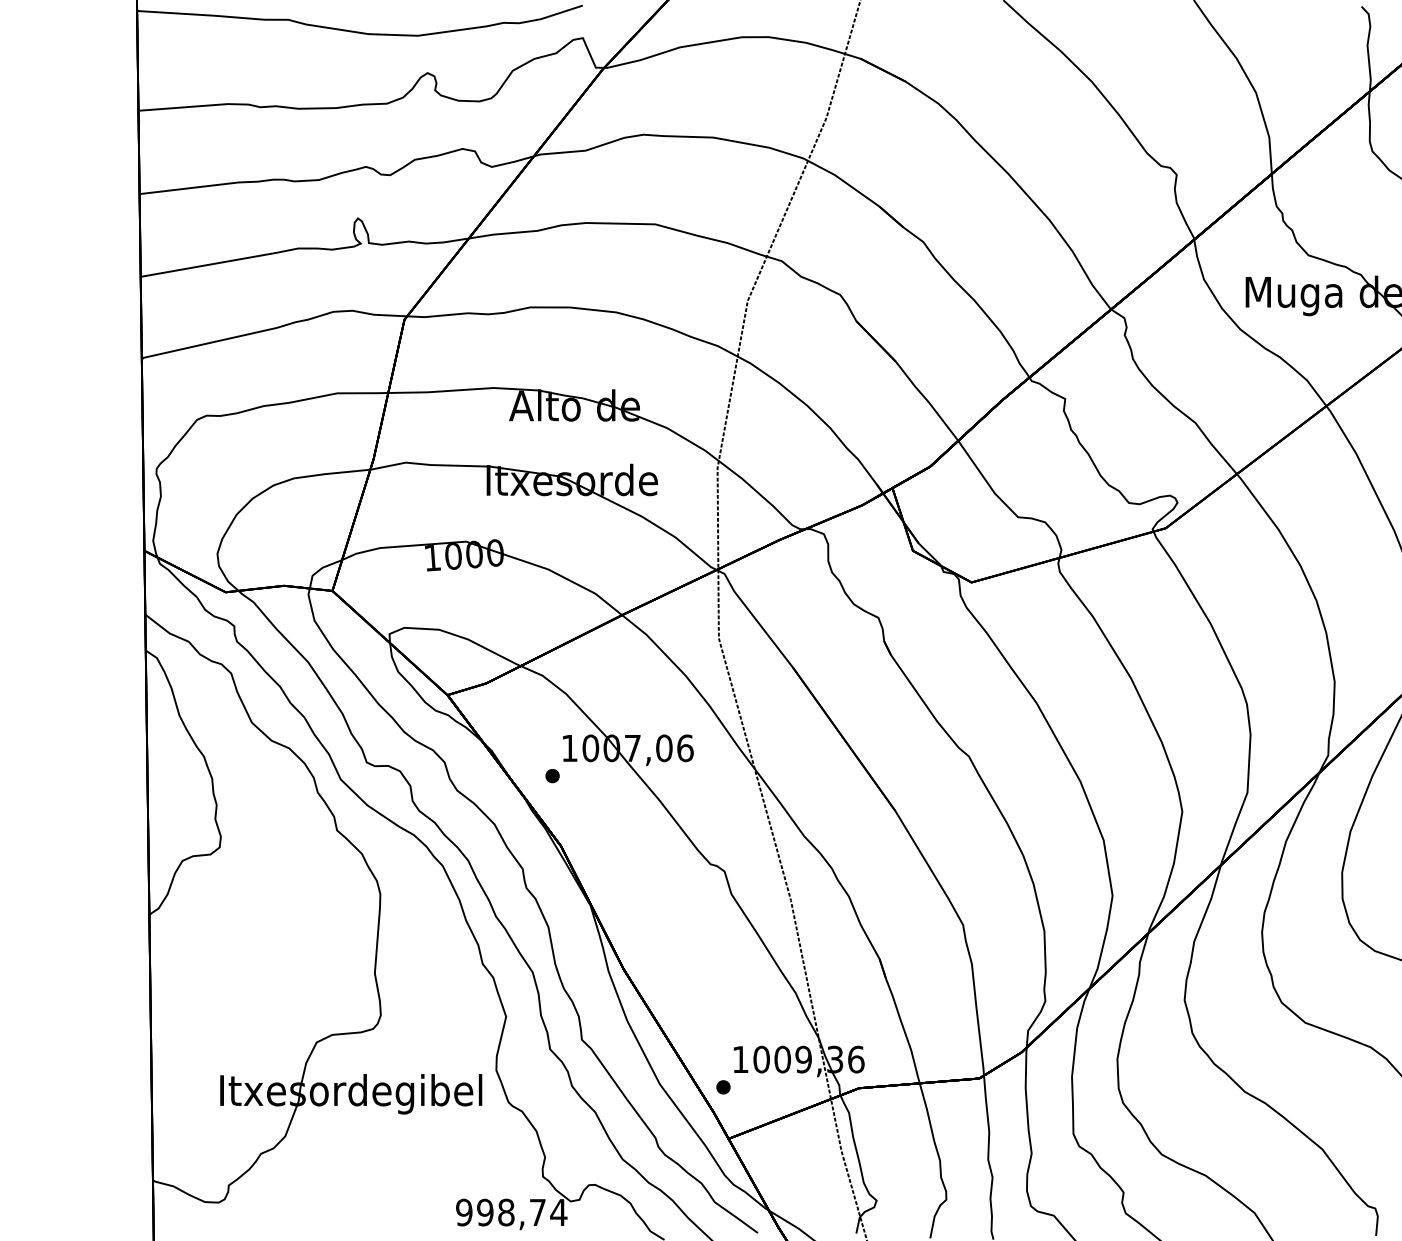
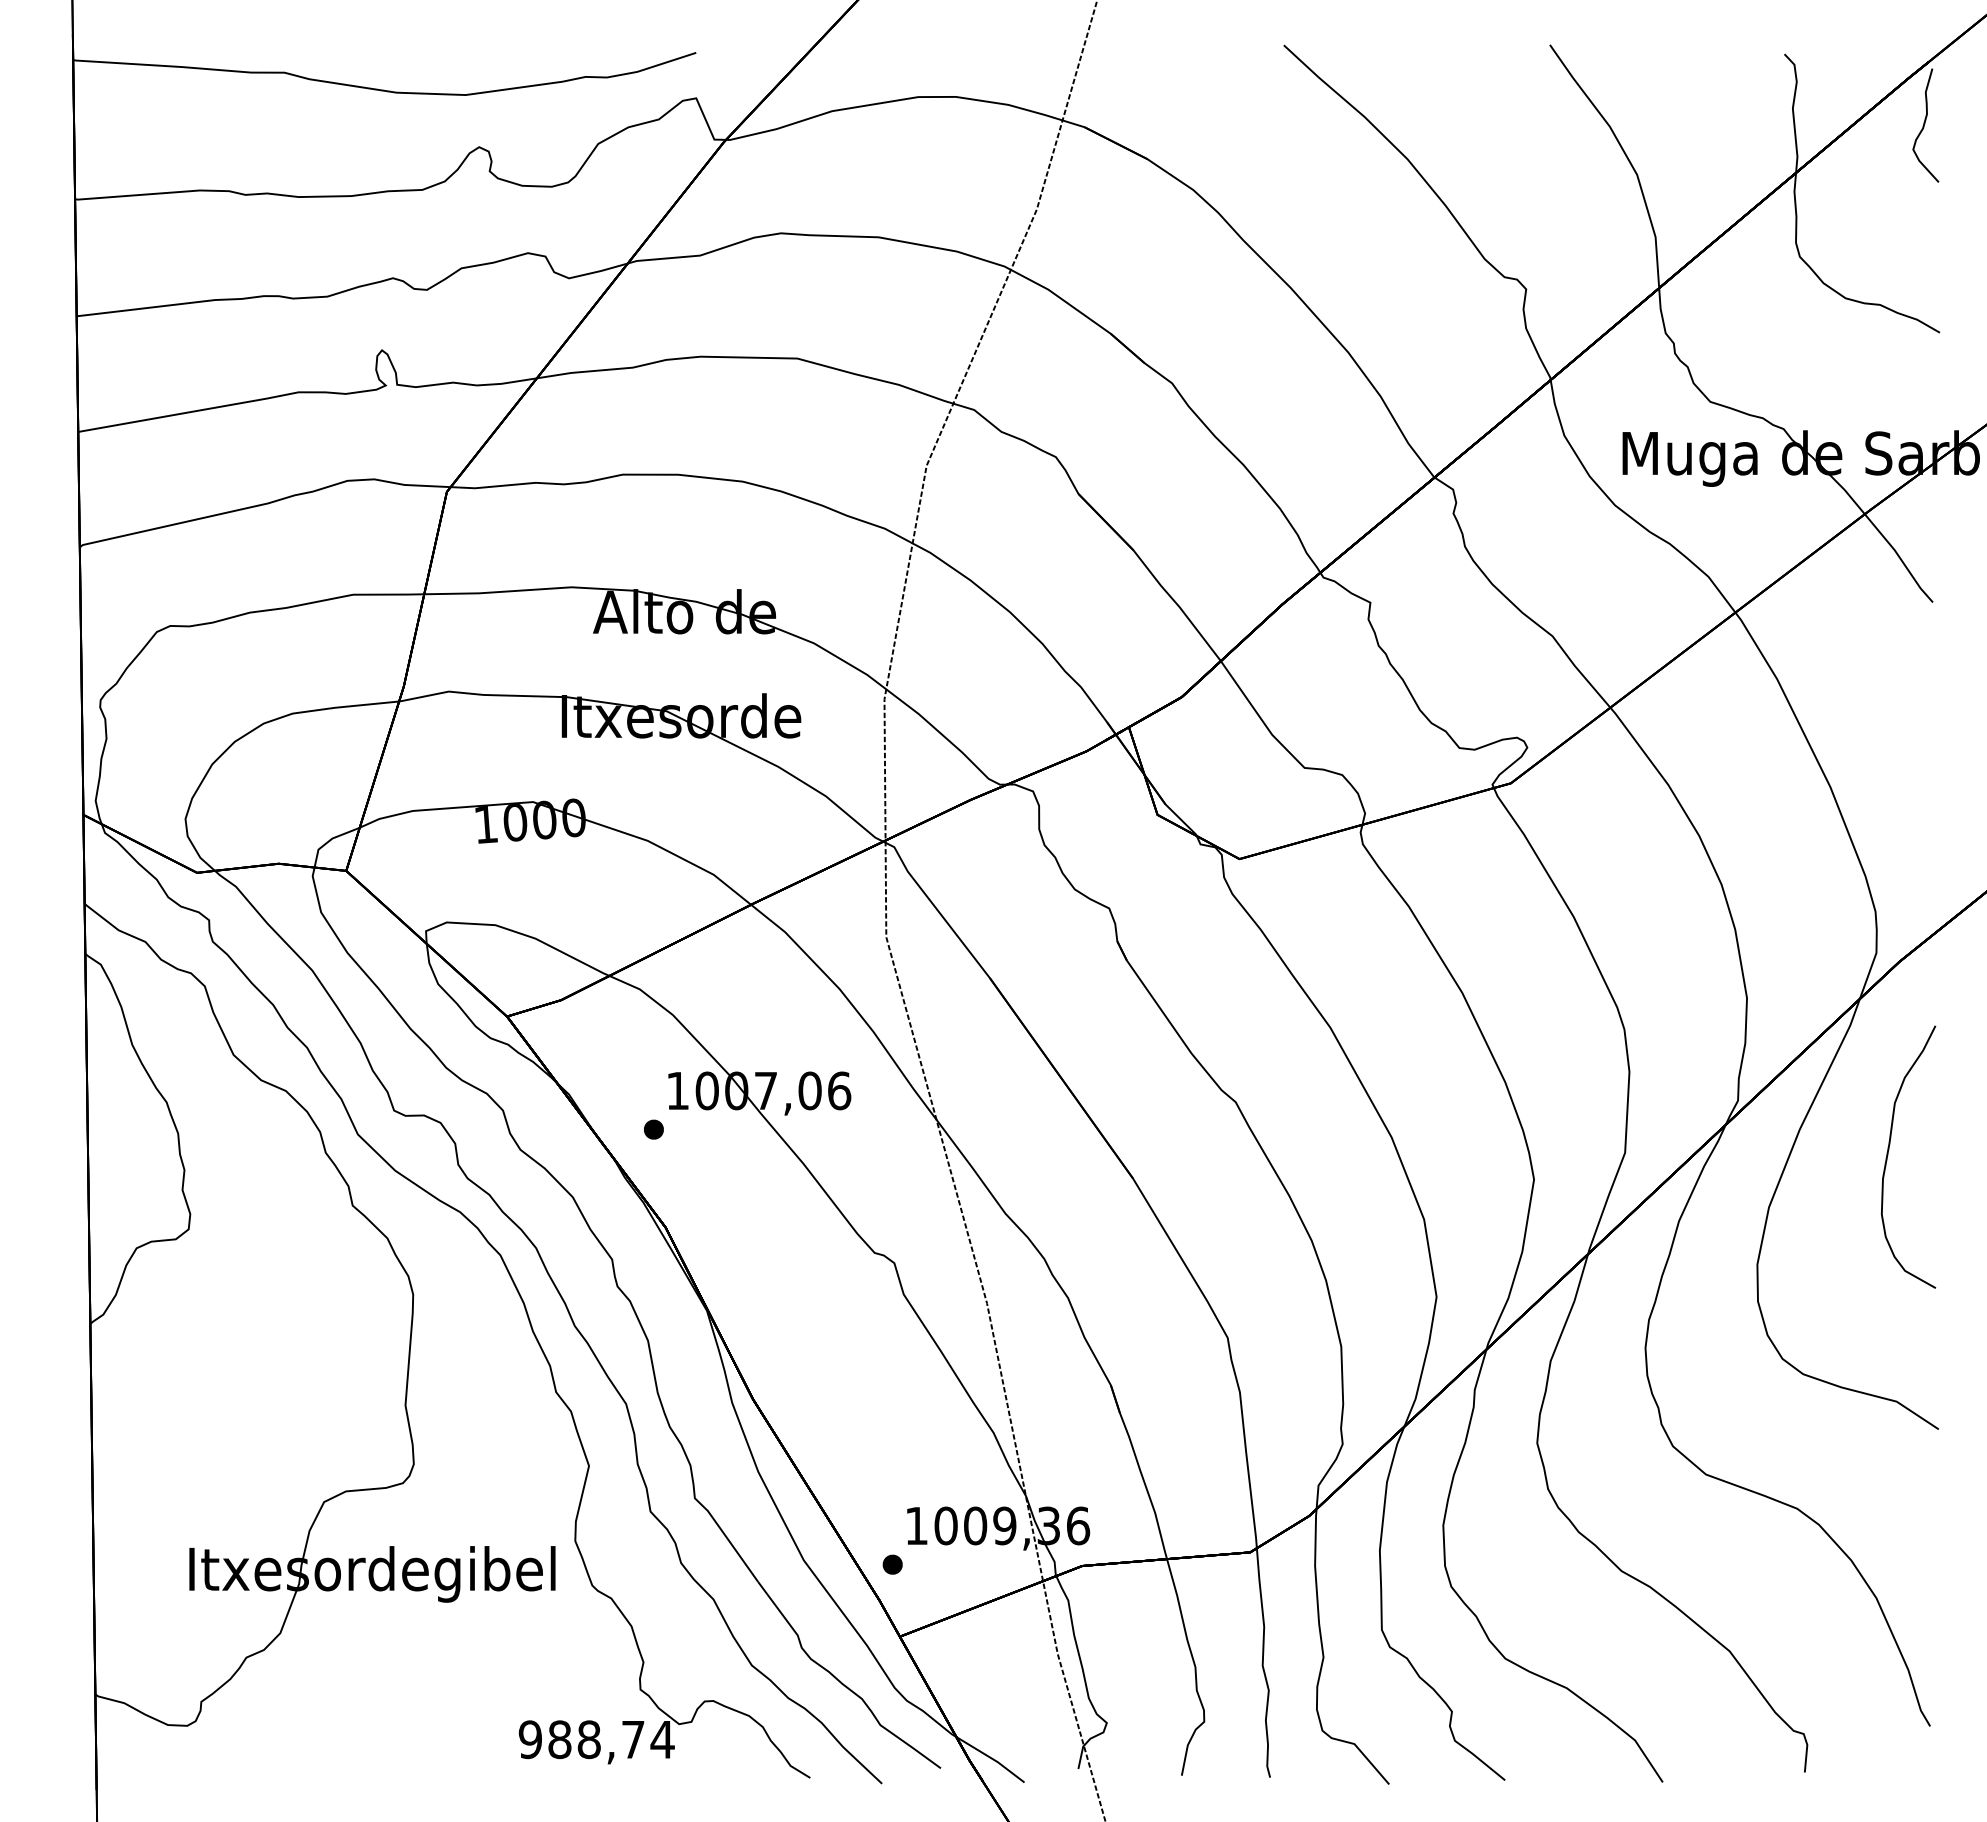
text: (485, 1212) -> (559, 1739), 998,74 -> 988,74

